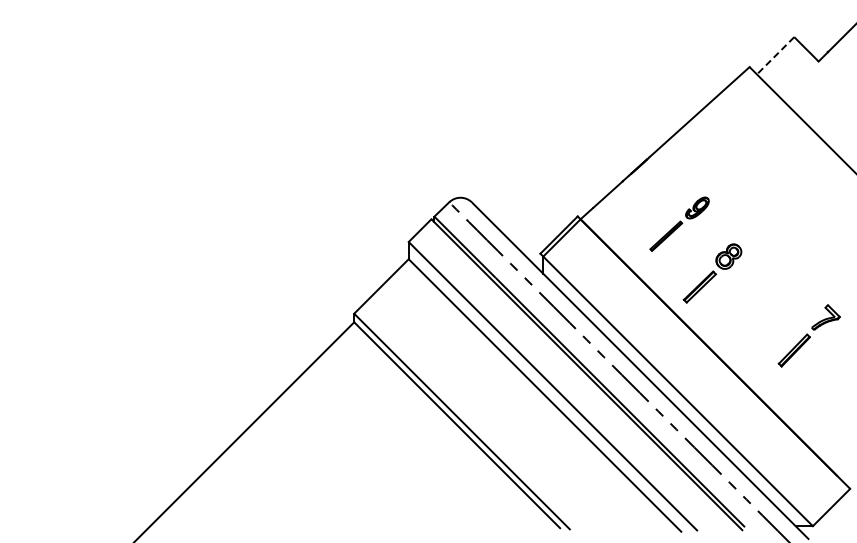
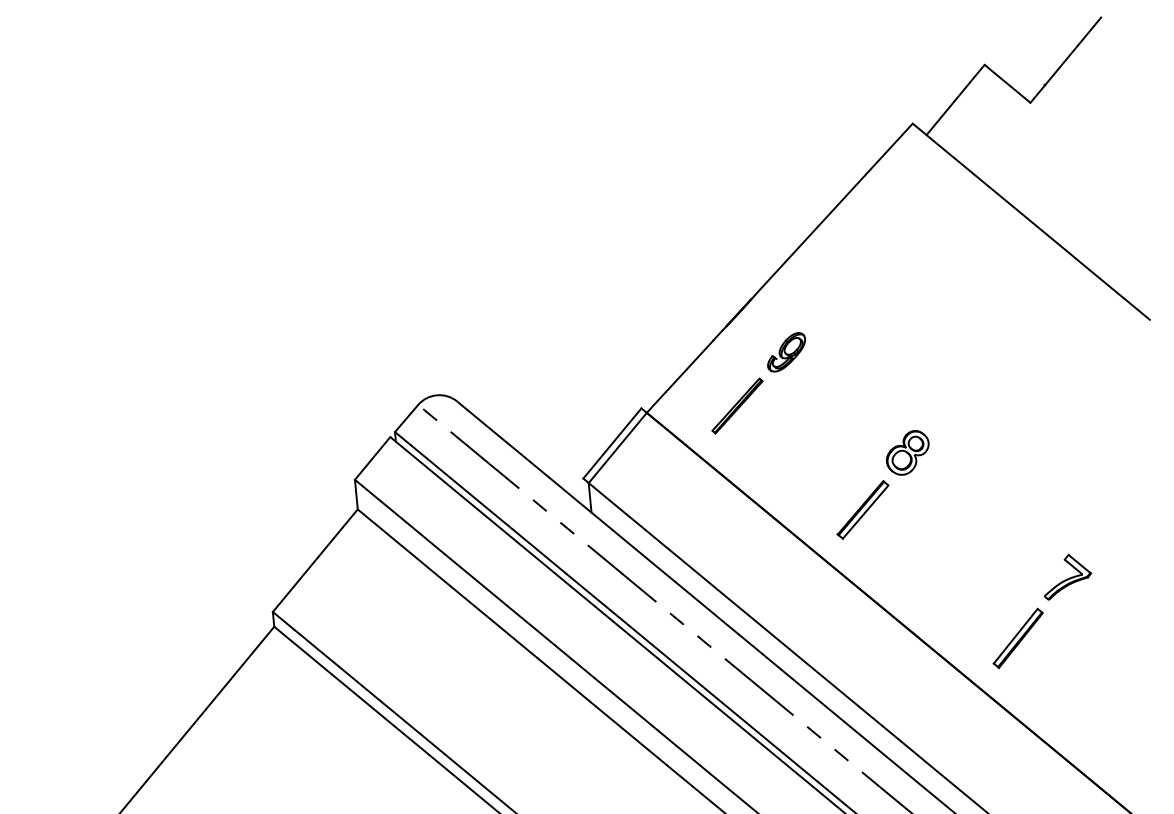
line: (775, 56) -> (955, 101), dashed -> solid
part: (679, 223) -> (758, 381), moved
part: (808, 335) -> (1040, 610), moved

